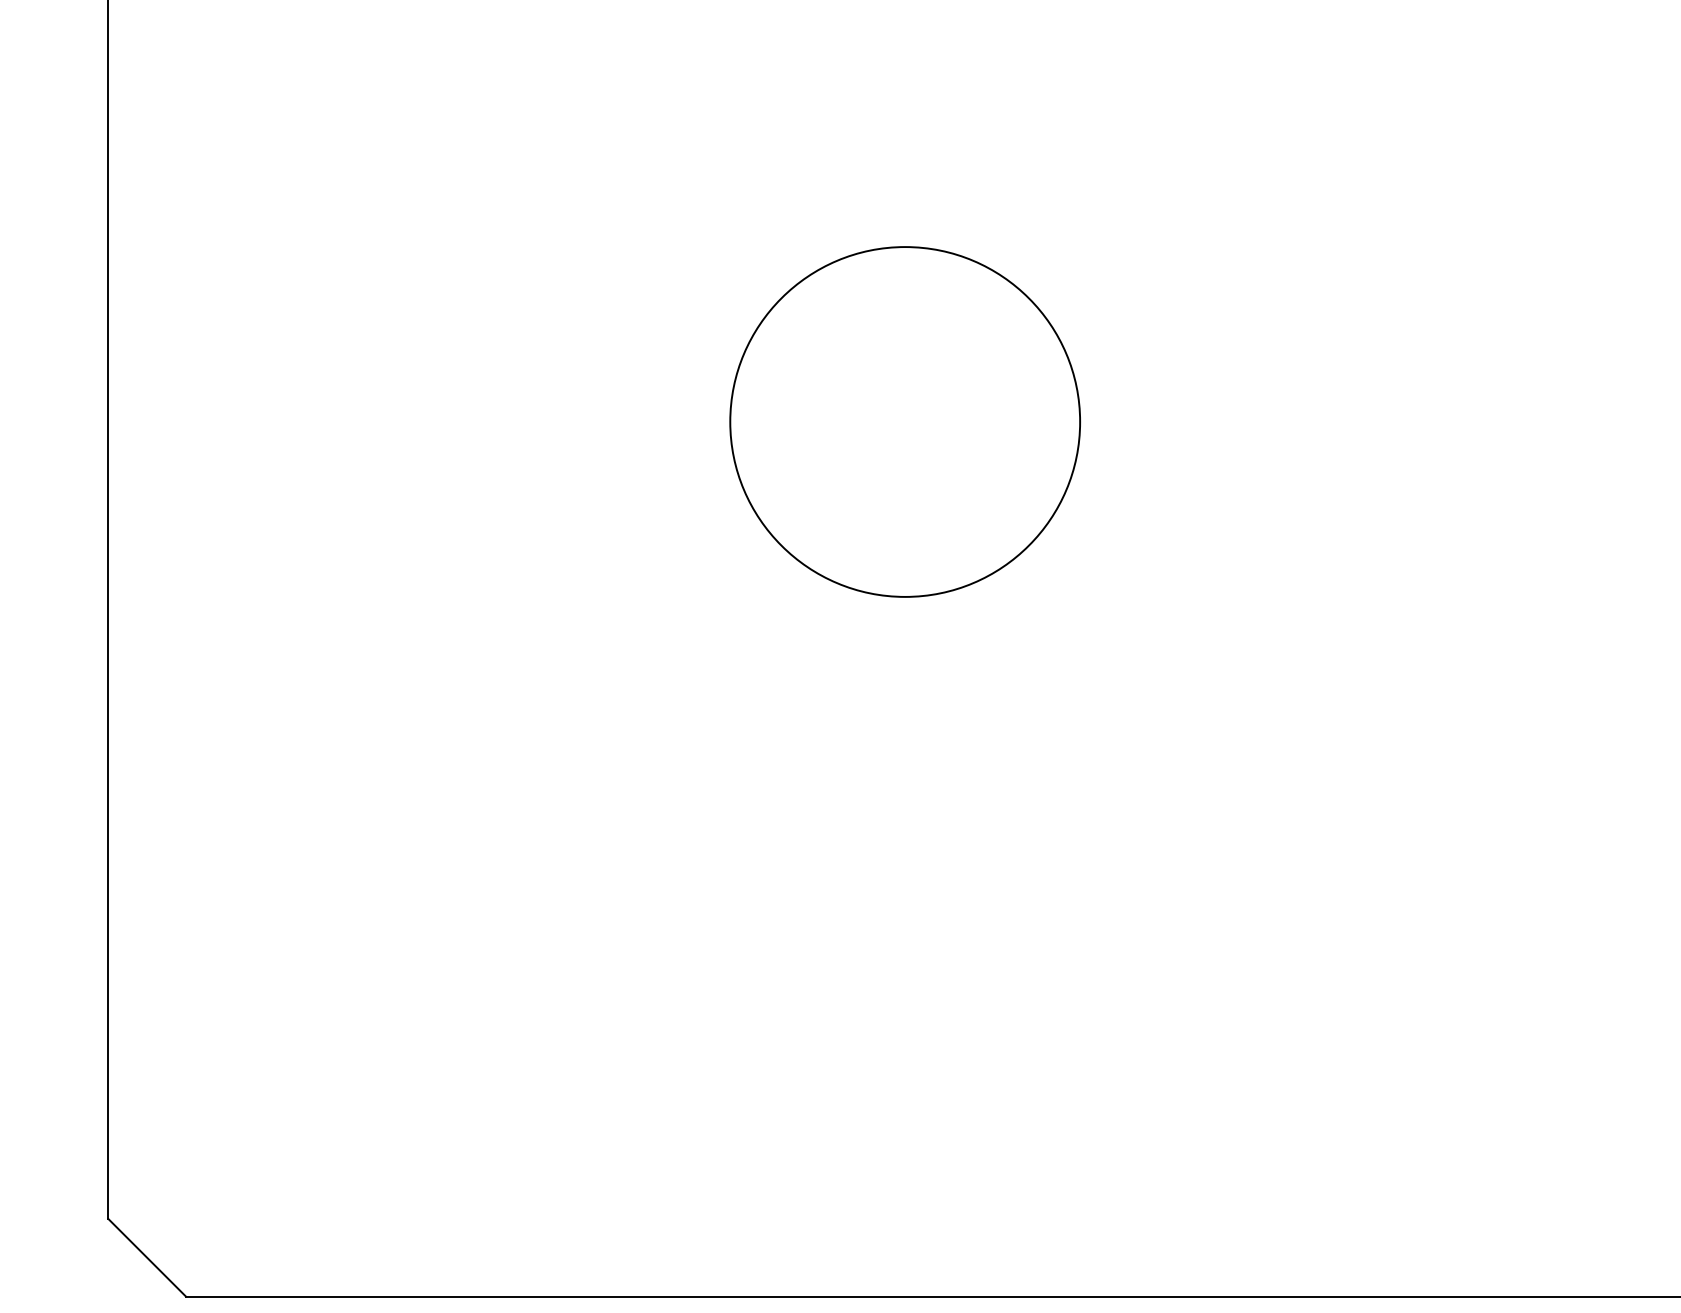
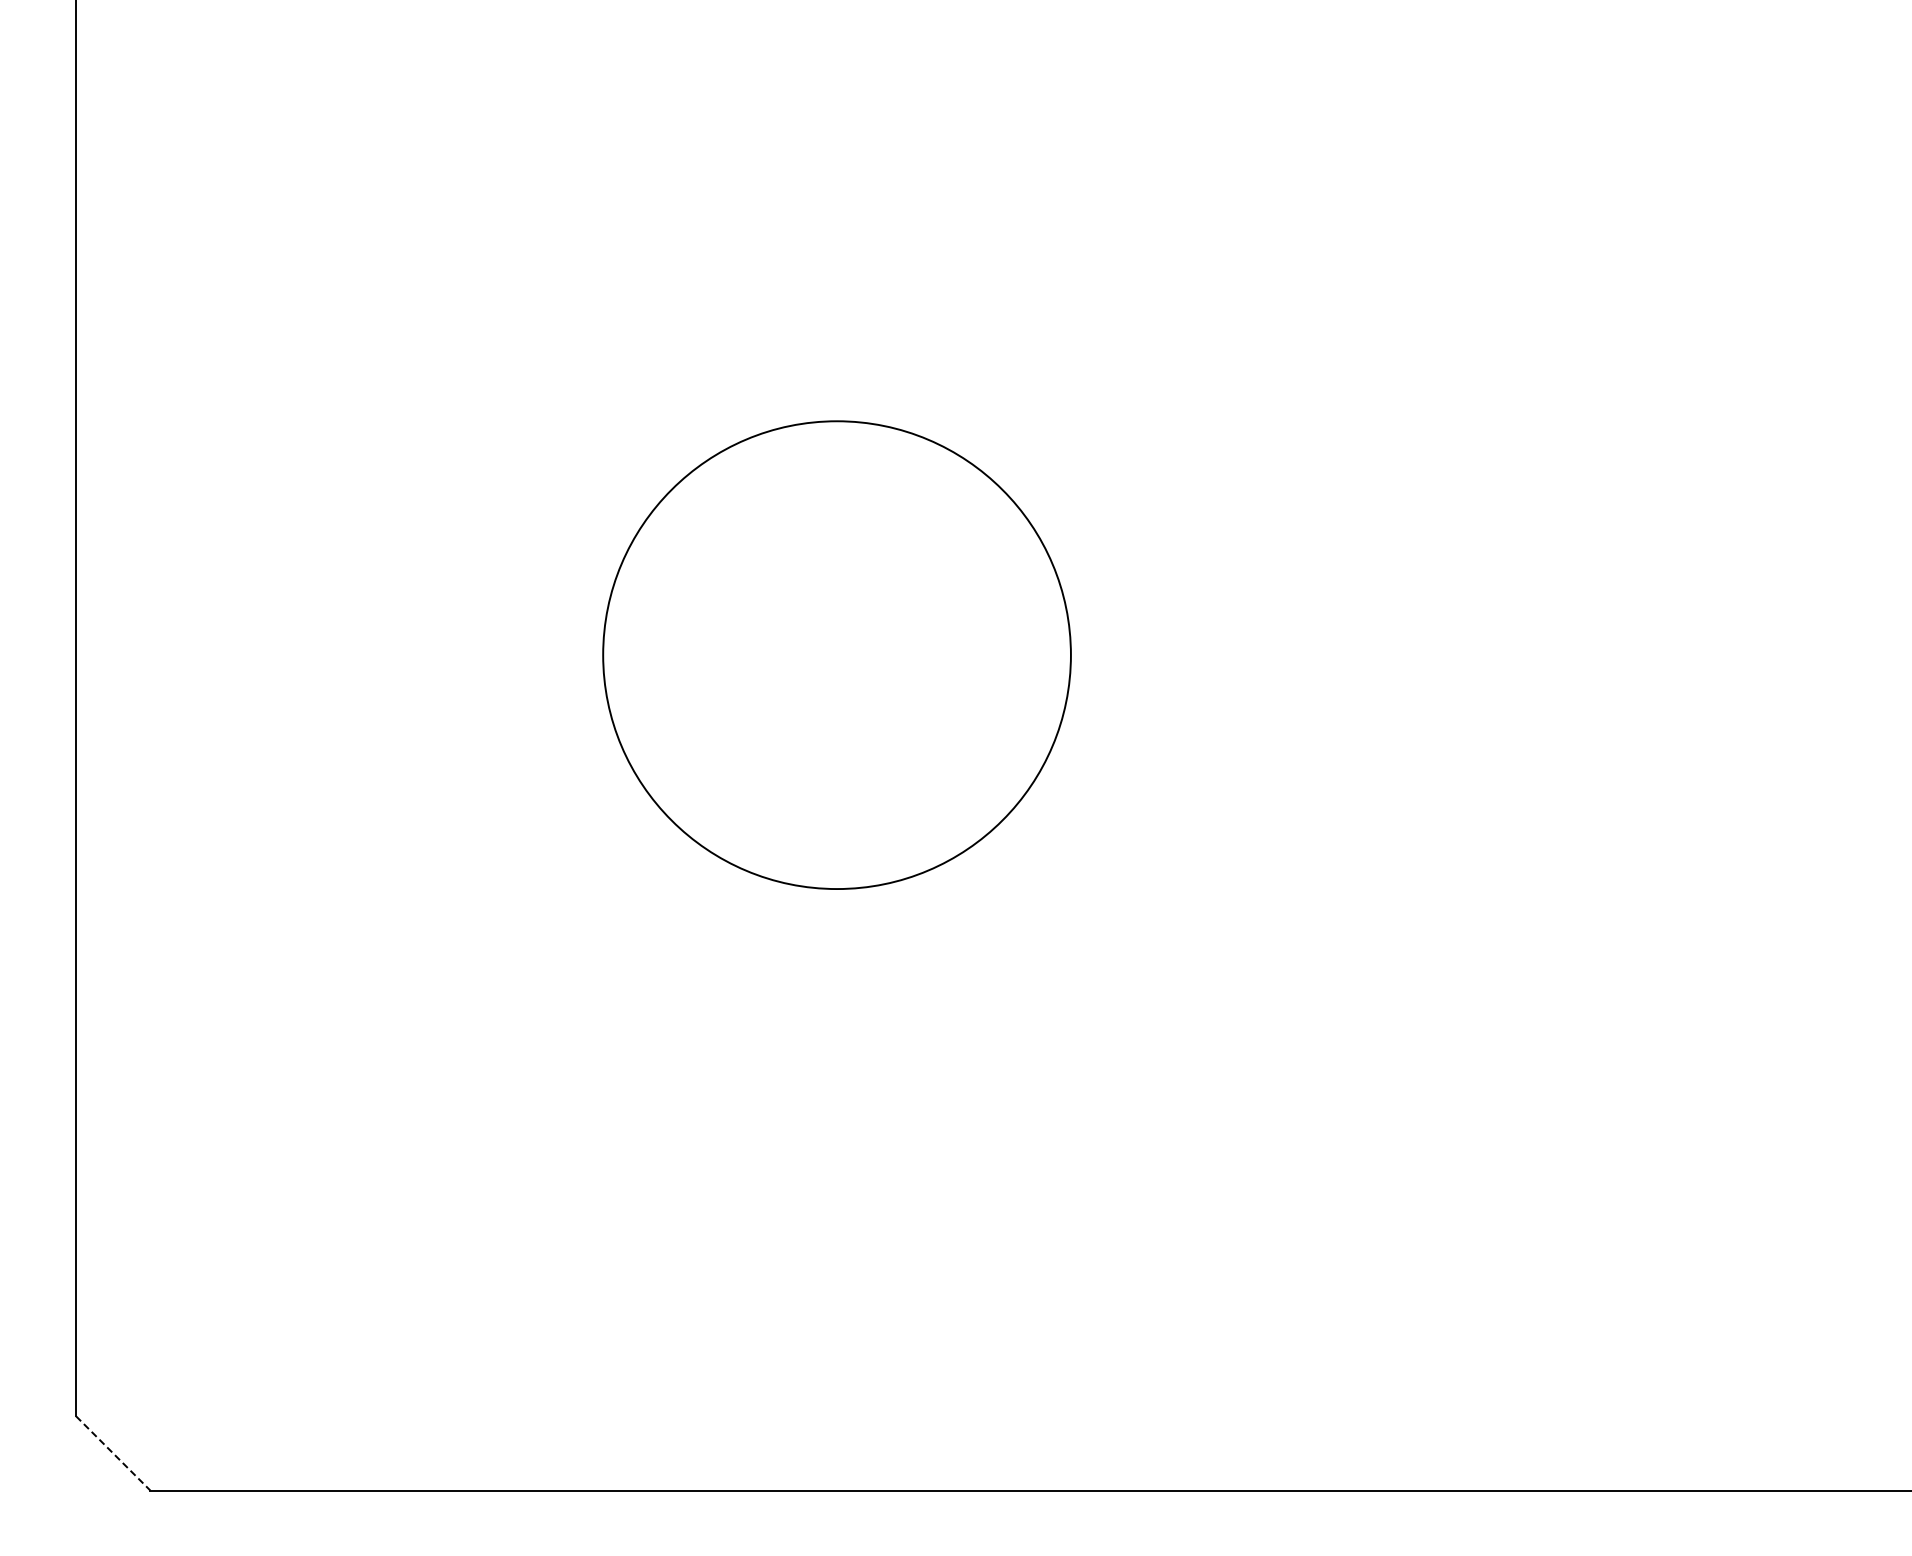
circle: (905, 422) -> (837, 655), size x1.4
line: (147, 1257) -> (113, 1453), solid -> dashed

